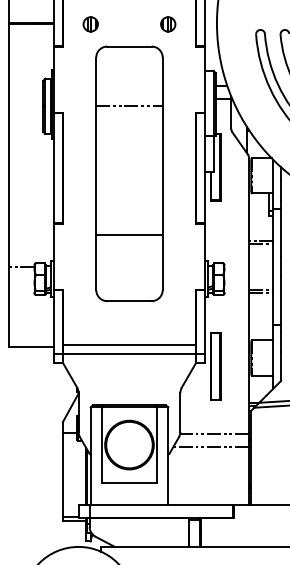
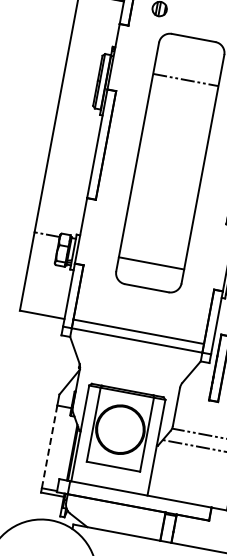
line: (129, 106) -> (185, 80), moved
line: (129, 234) -> (151, 263), moved
line: (63, 475) -> (49, 447), solid -> dashed

